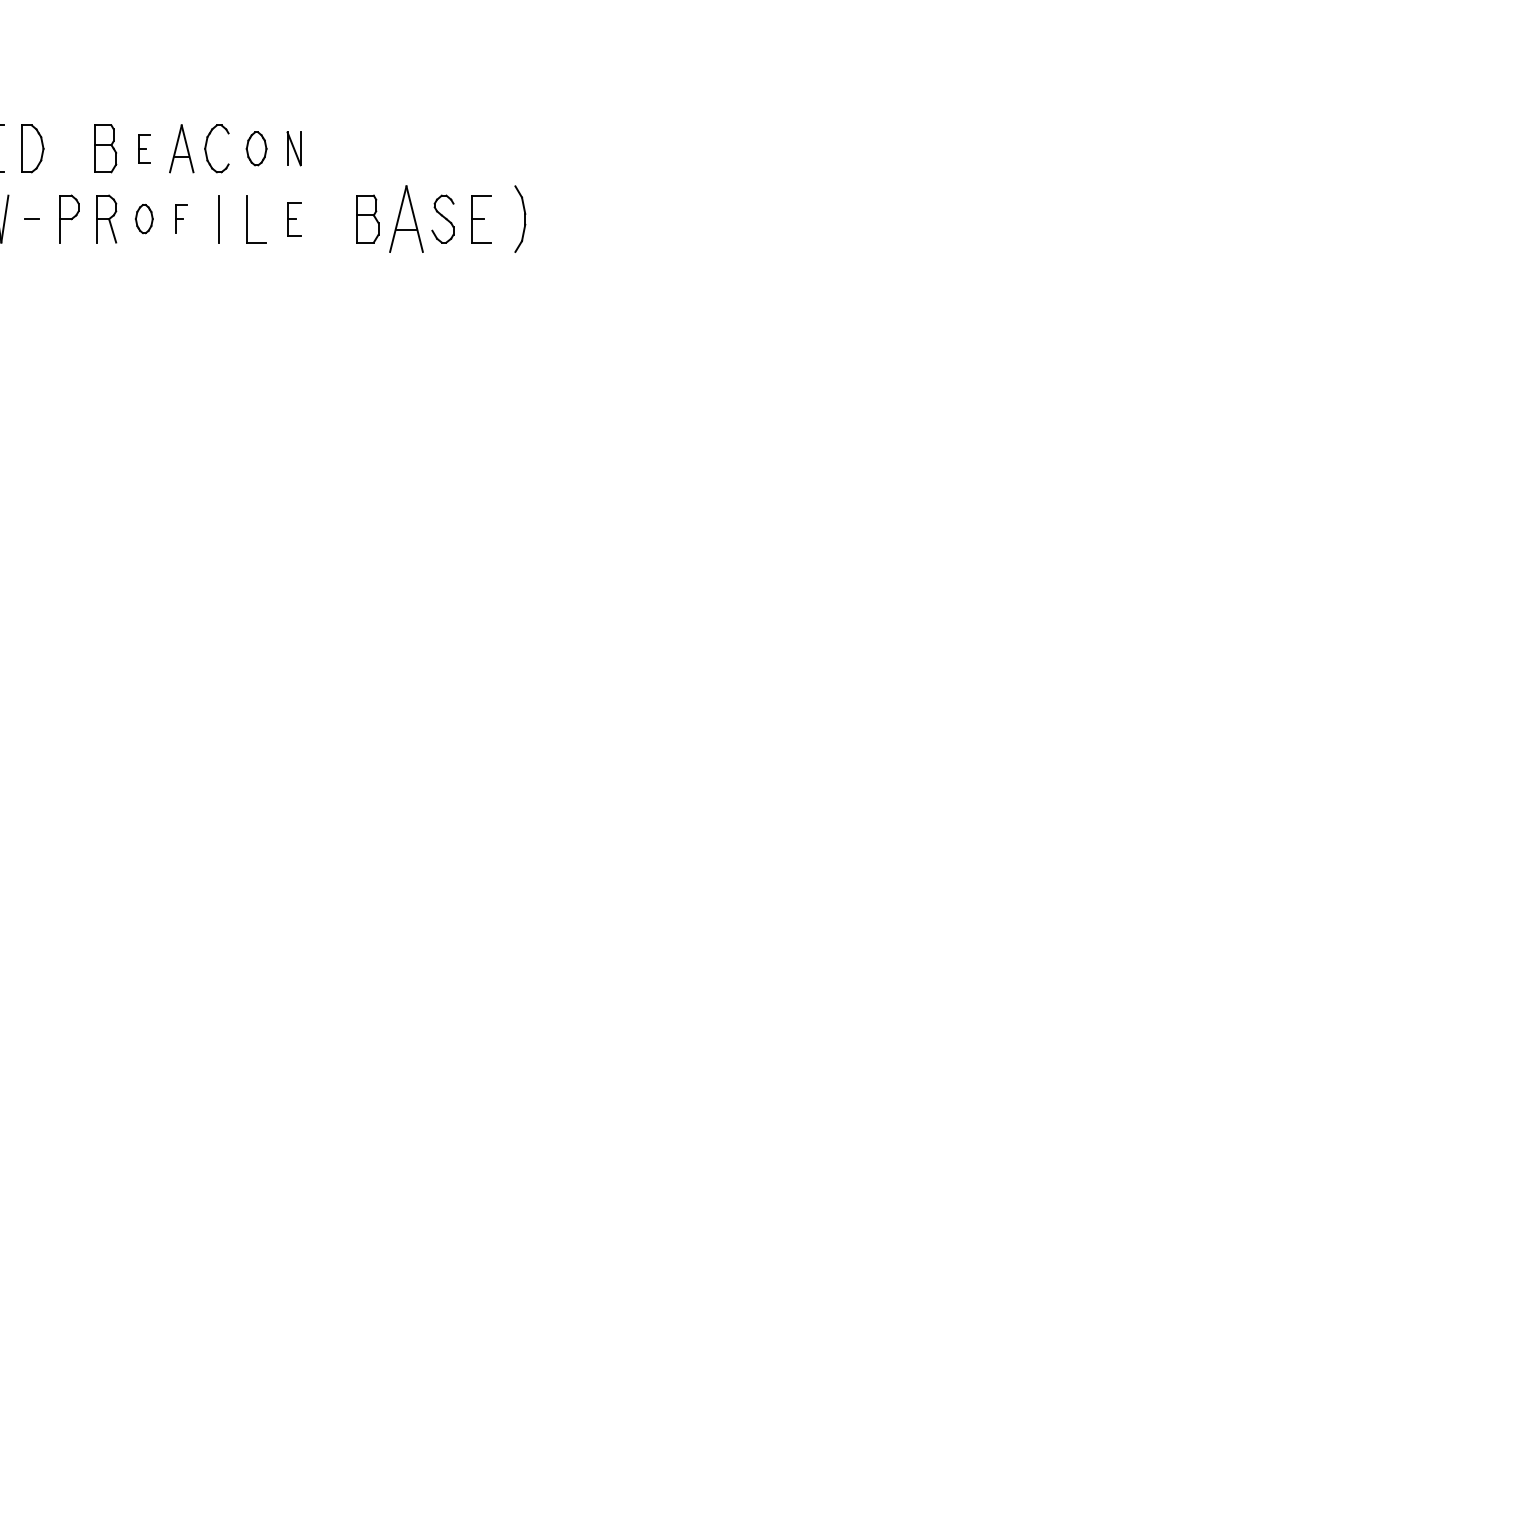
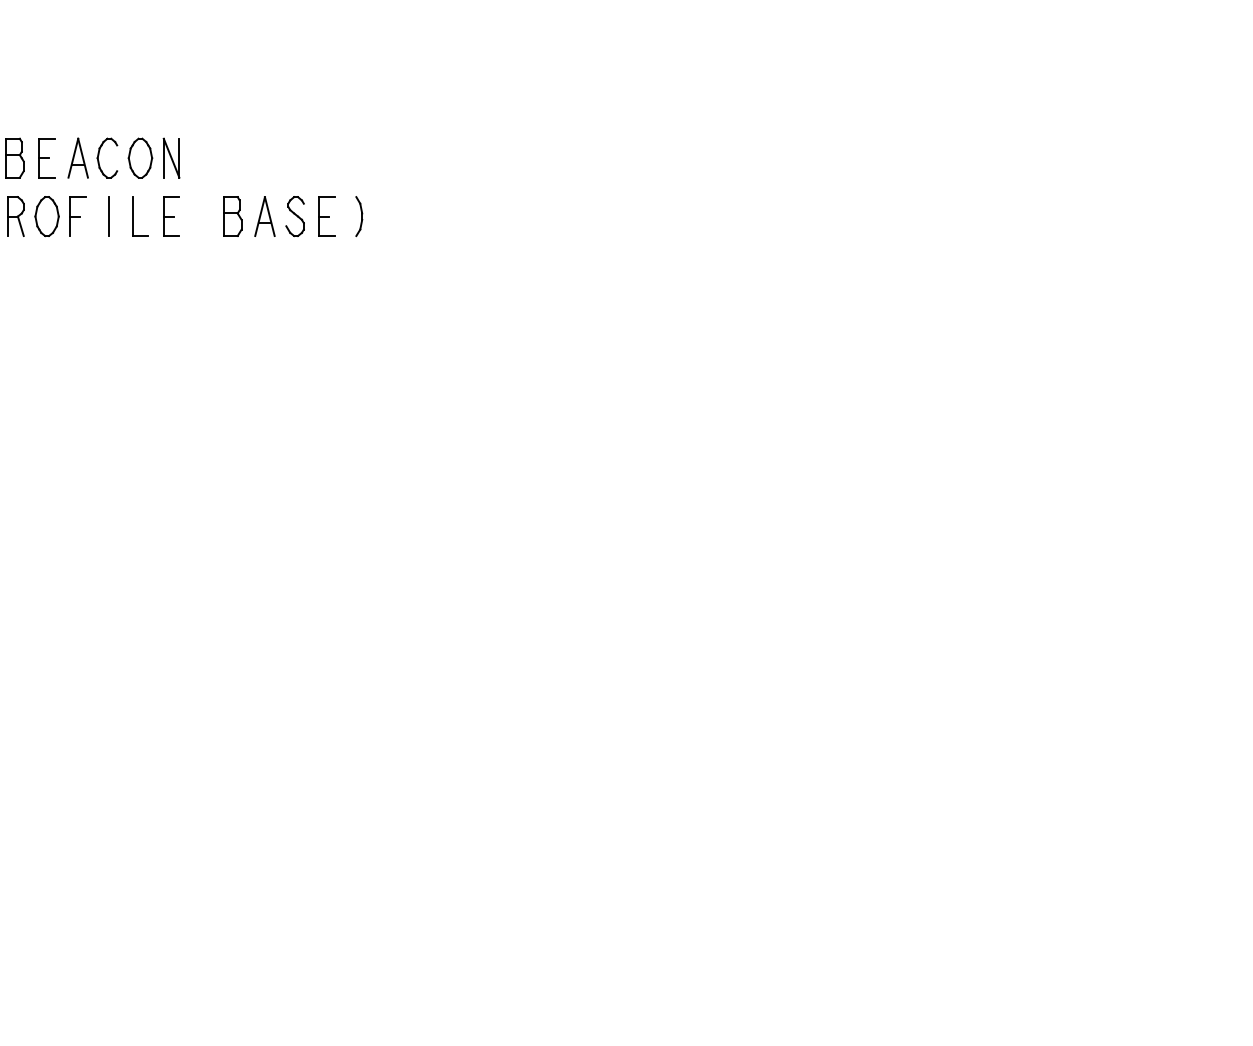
part: (144, 148) -> (47, 157), size x1.67
part: (256, 148) -> (140, 157), size x1.43
part: (293, 148) -> (171, 157), size x1.43
part: (144, 218) -> (47, 216), size x1.67
part: (406, 218) -> (264, 216), size x0.71
part: (519, 218) -> (358, 216), size x0.71
part: (181, 219) -> (78, 216), size x1.67
part: (294, 219) -> (171, 216), size x1.43

